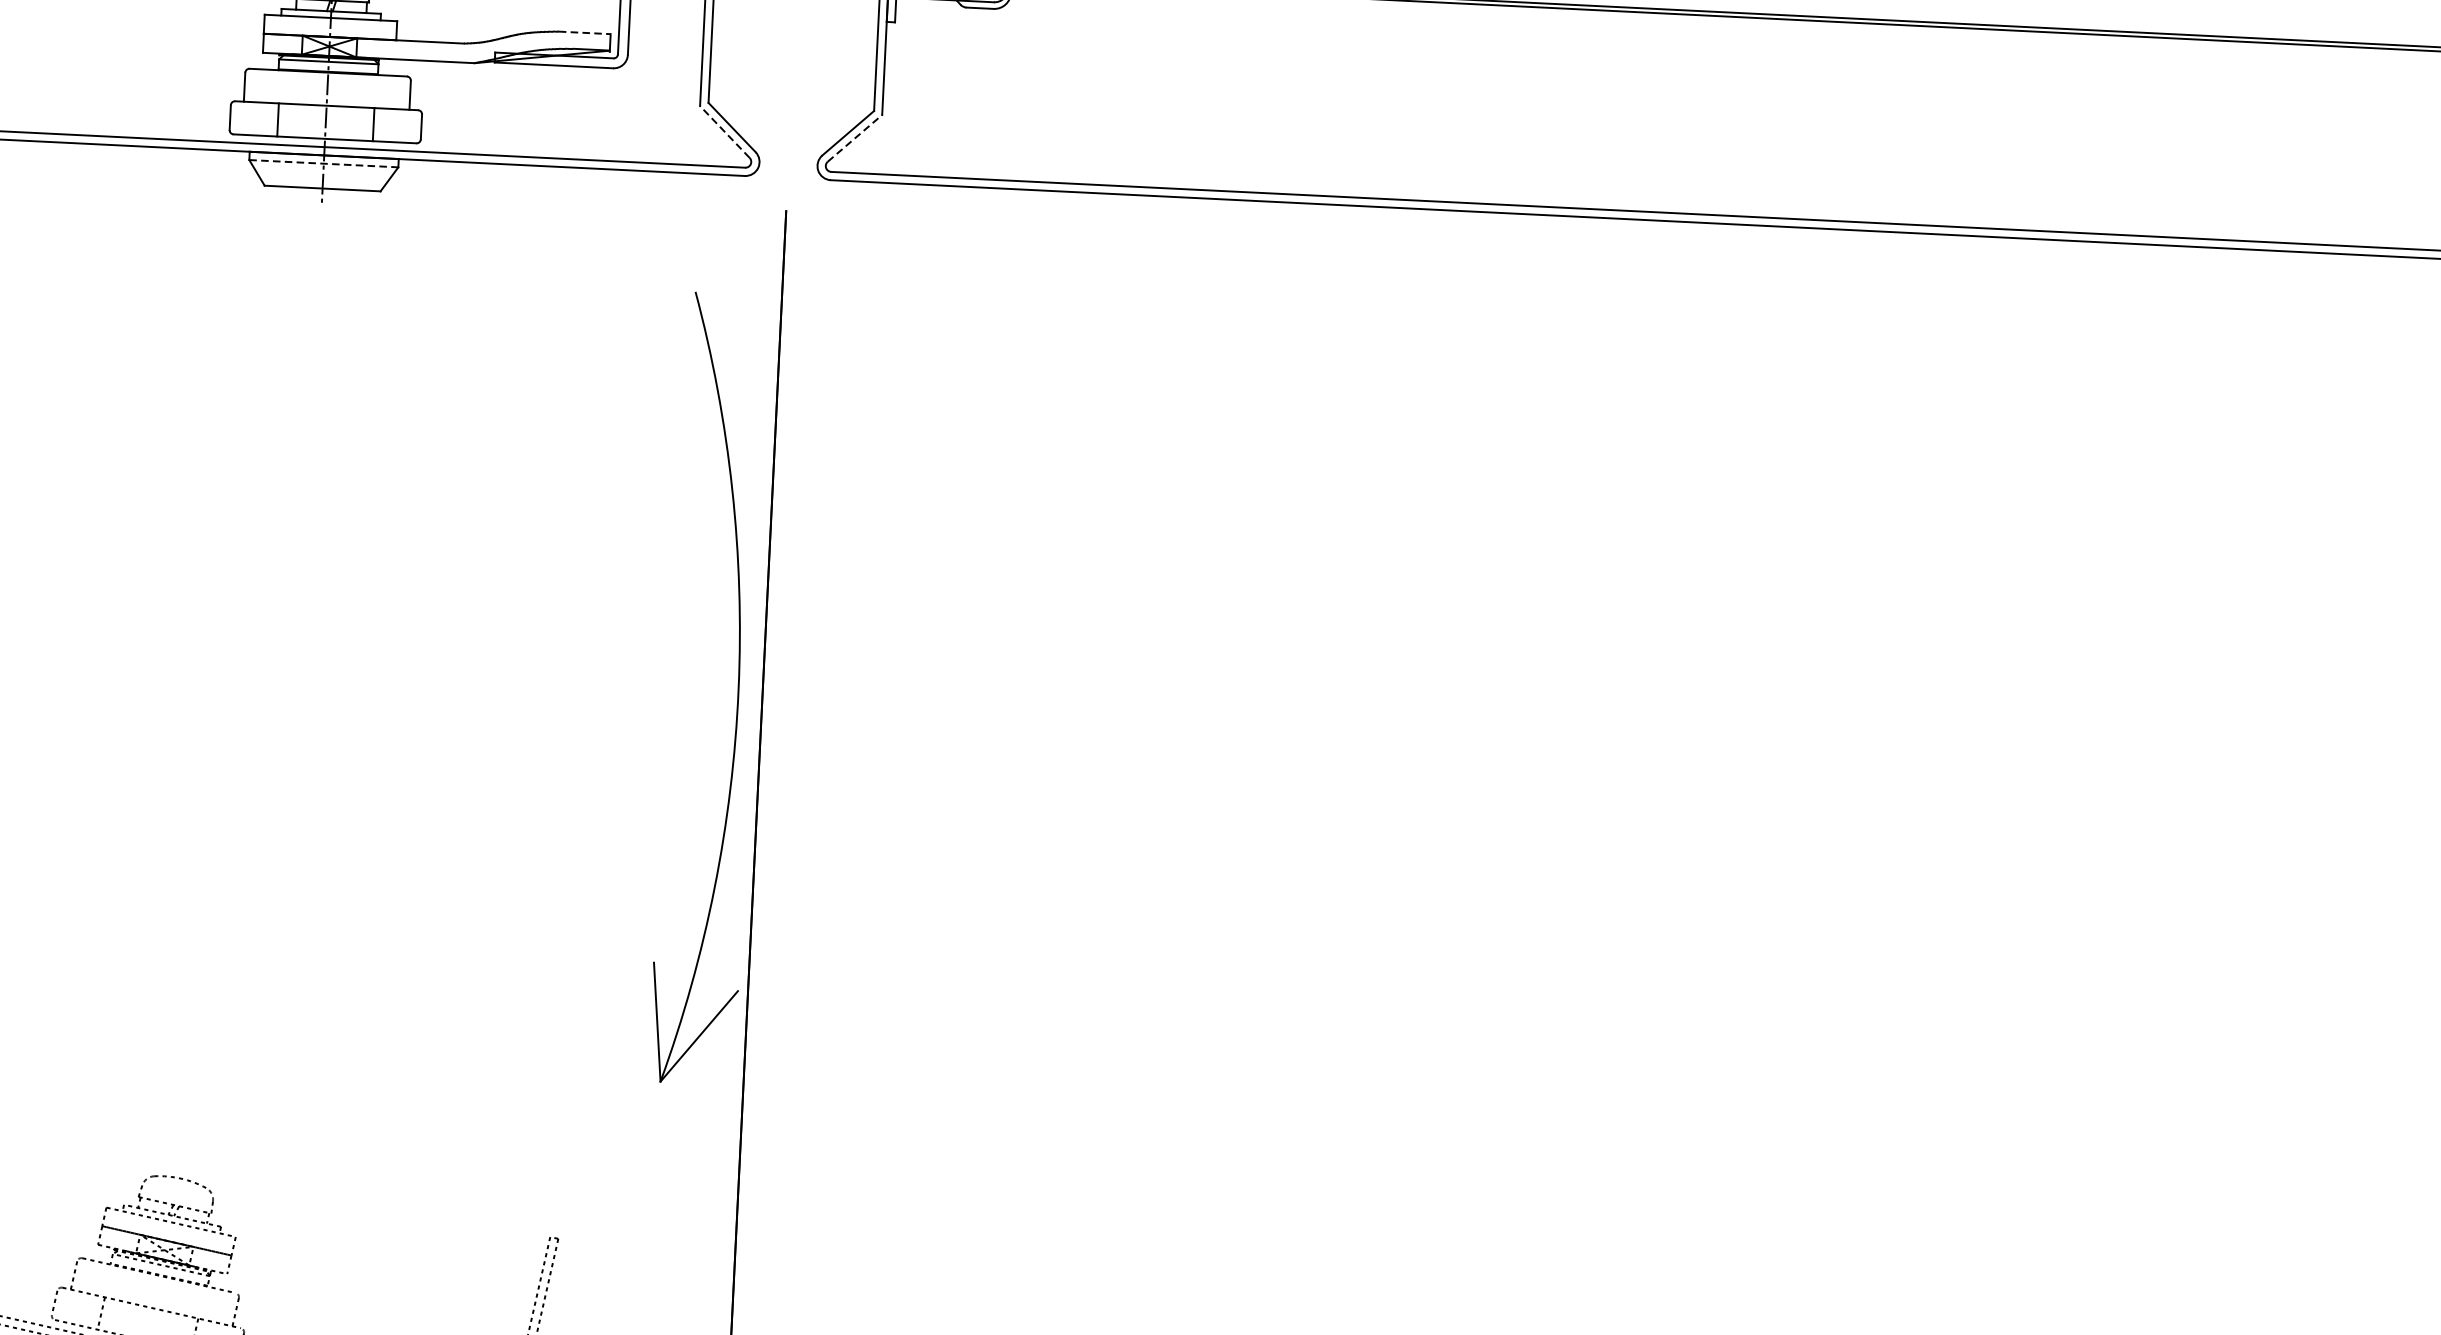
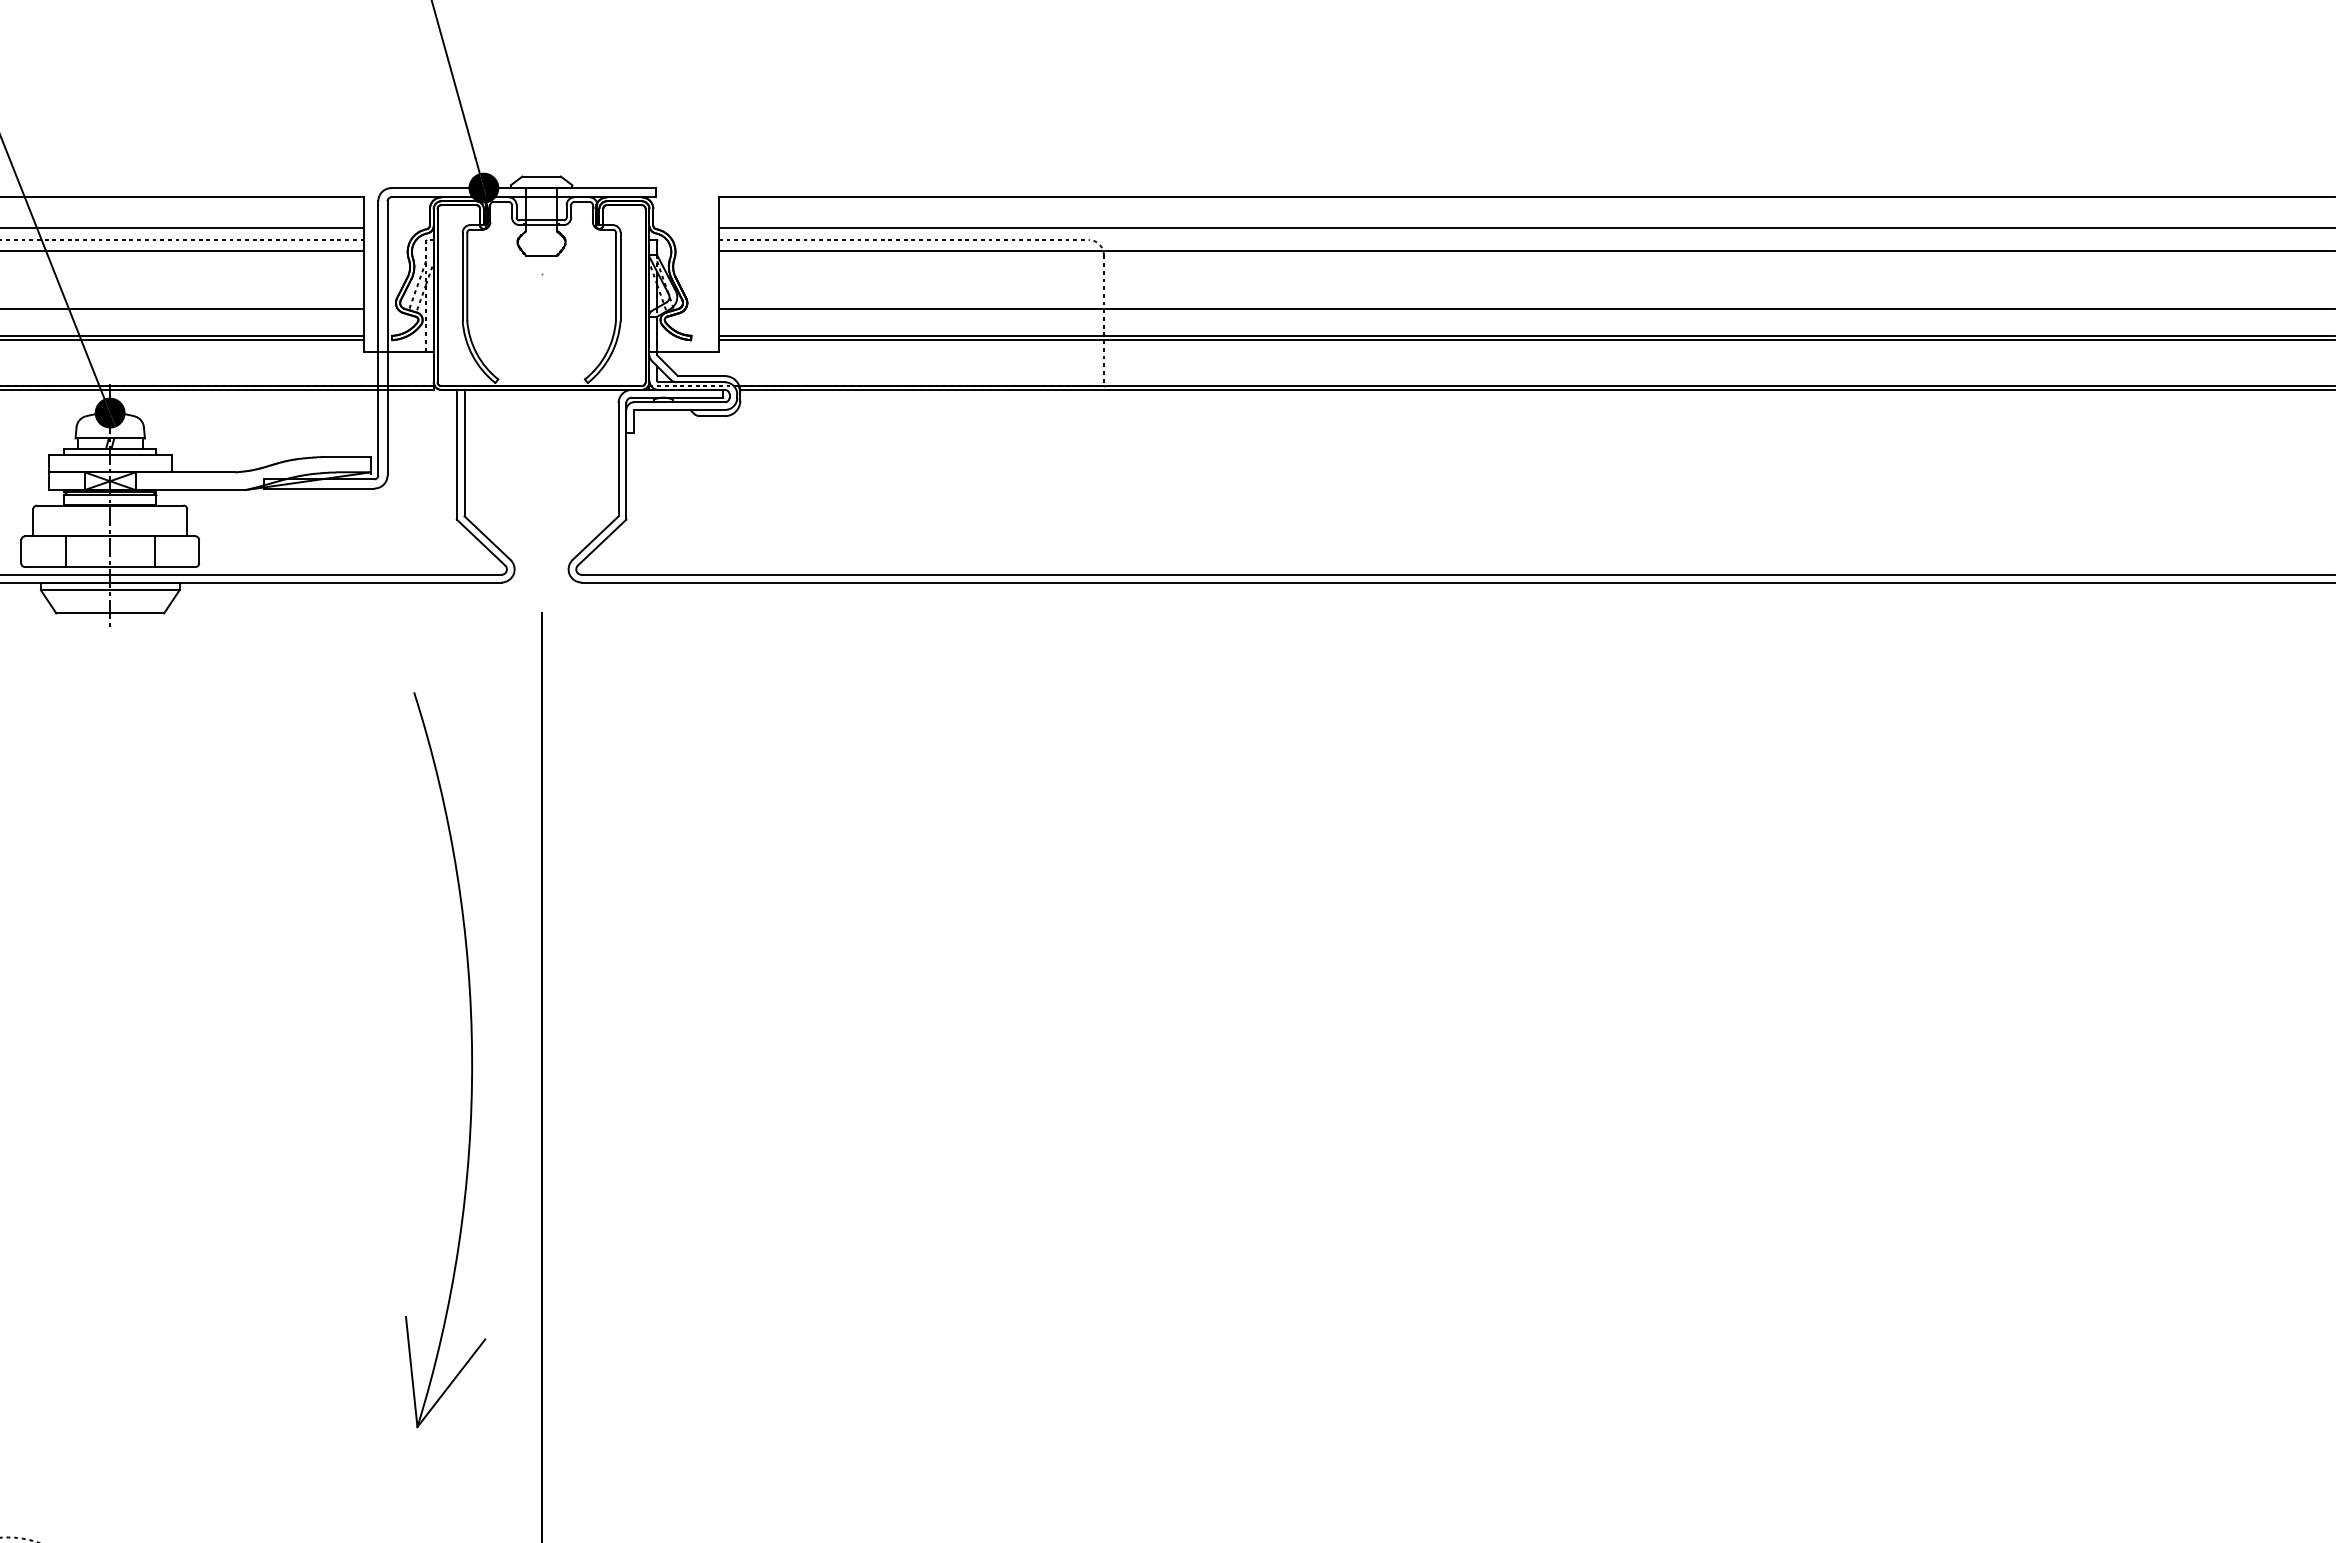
line: (584, 32) -> (346, 456), dashed -> solid
line: (724, 131) -> (480, 542), dashed -> solid
line: (855, 138) -> (602, 542), dashed -> solid
line: (324, 163) -> (110, 590), dashed -> solid
part: (737, 690) -> (471, 1060), moved

